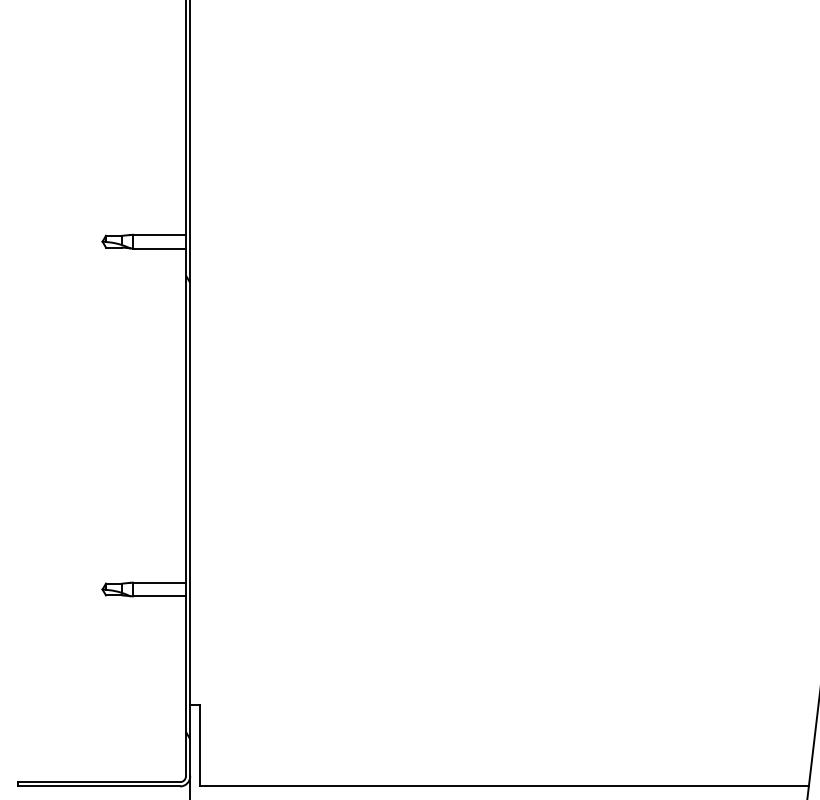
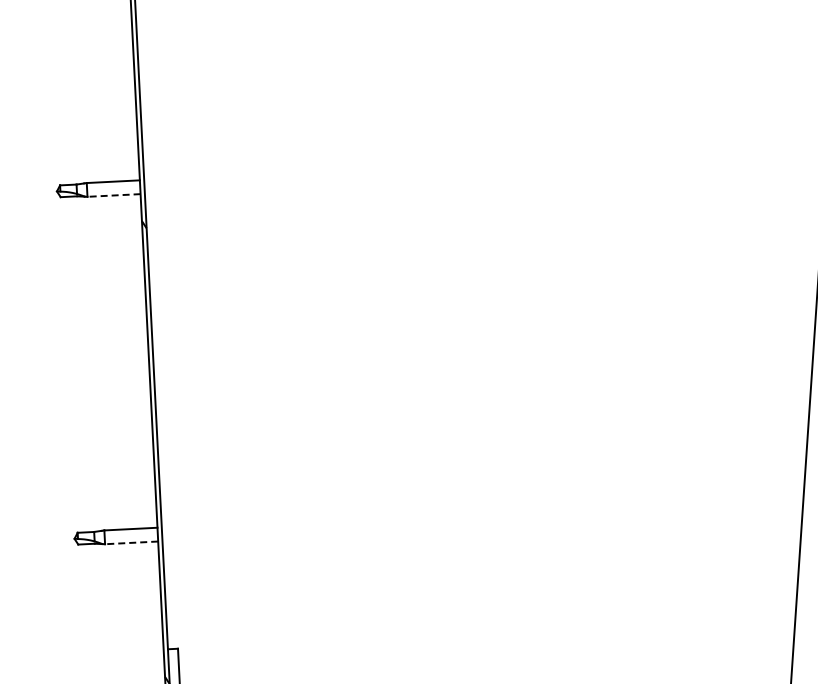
line: (159, 248) -> (114, 195), solid -> dashed
line: (159, 596) -> (131, 542), solid -> dashed

